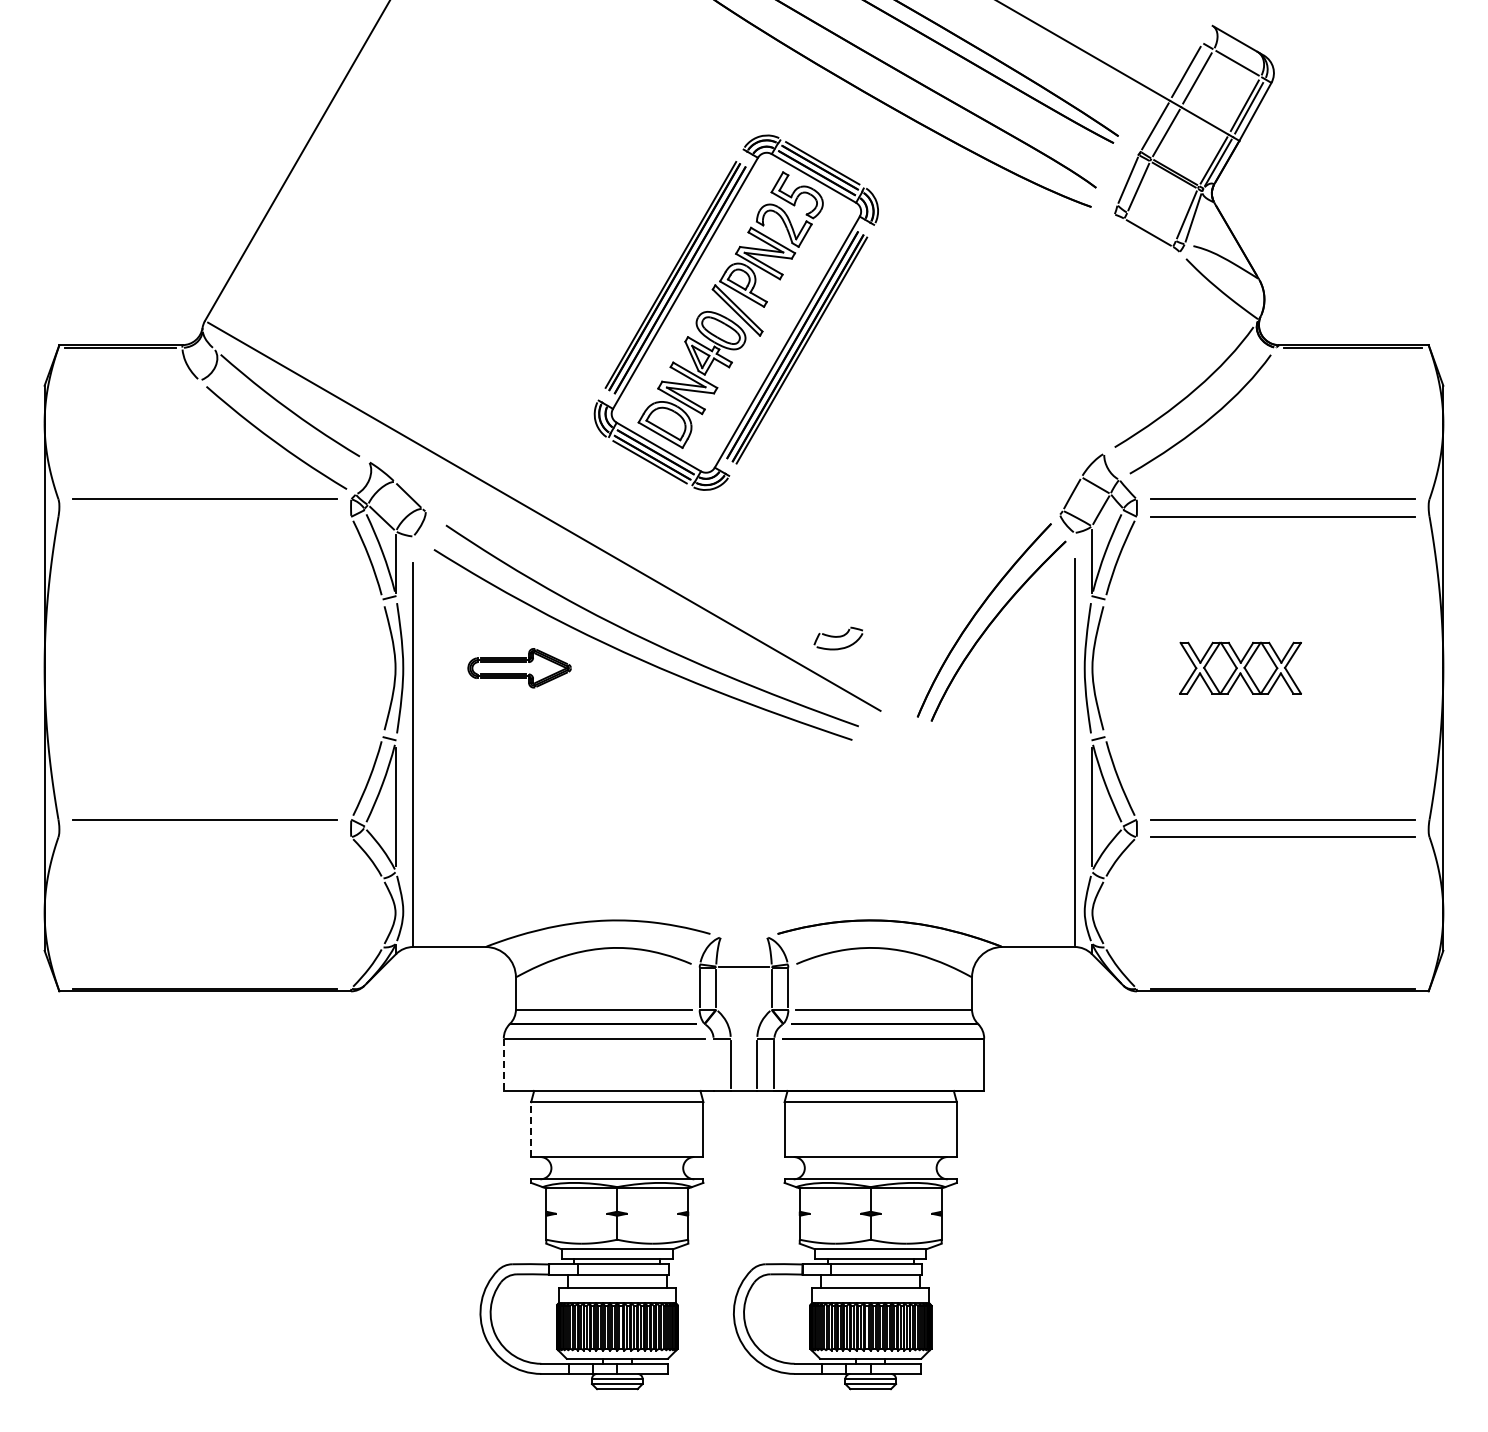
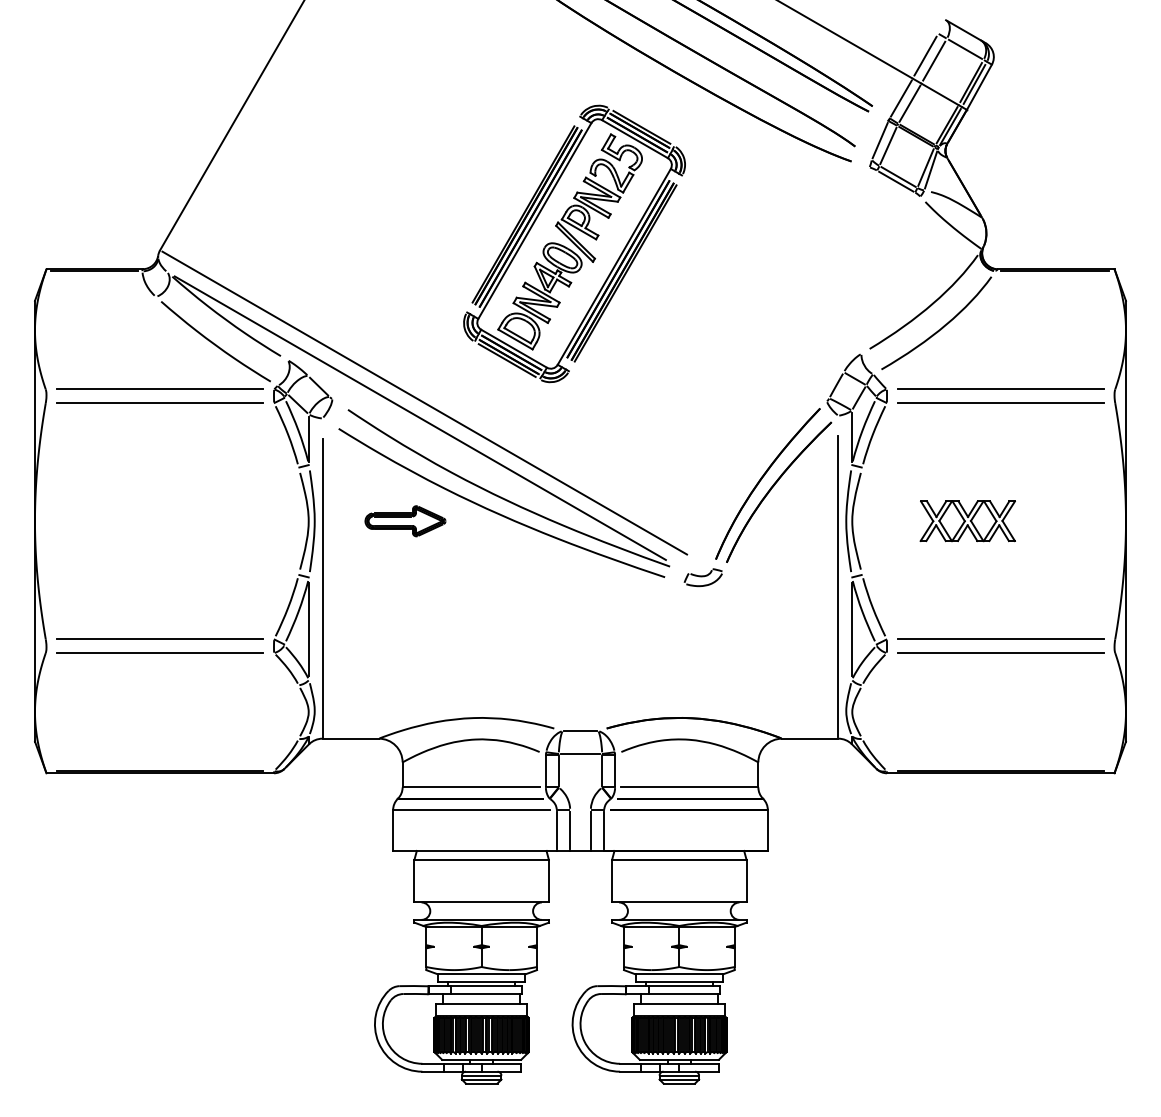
line: (1151, 226) -> (898, 176), added
line: (204, 516) -> (159, 402), added
line: (538, 535) -> (420, 417), added
part: (838, 638) -> (703, 577), moved
line: (204, 837) -> (159, 653), added
line: (743, 937) -> (580, 731), added
line: (713, 1064) -> (556, 830), added
line: (503, 1065) -> (392, 831), dashed -> solid
line: (531, 1129) -> (414, 881), dashed -> solid

